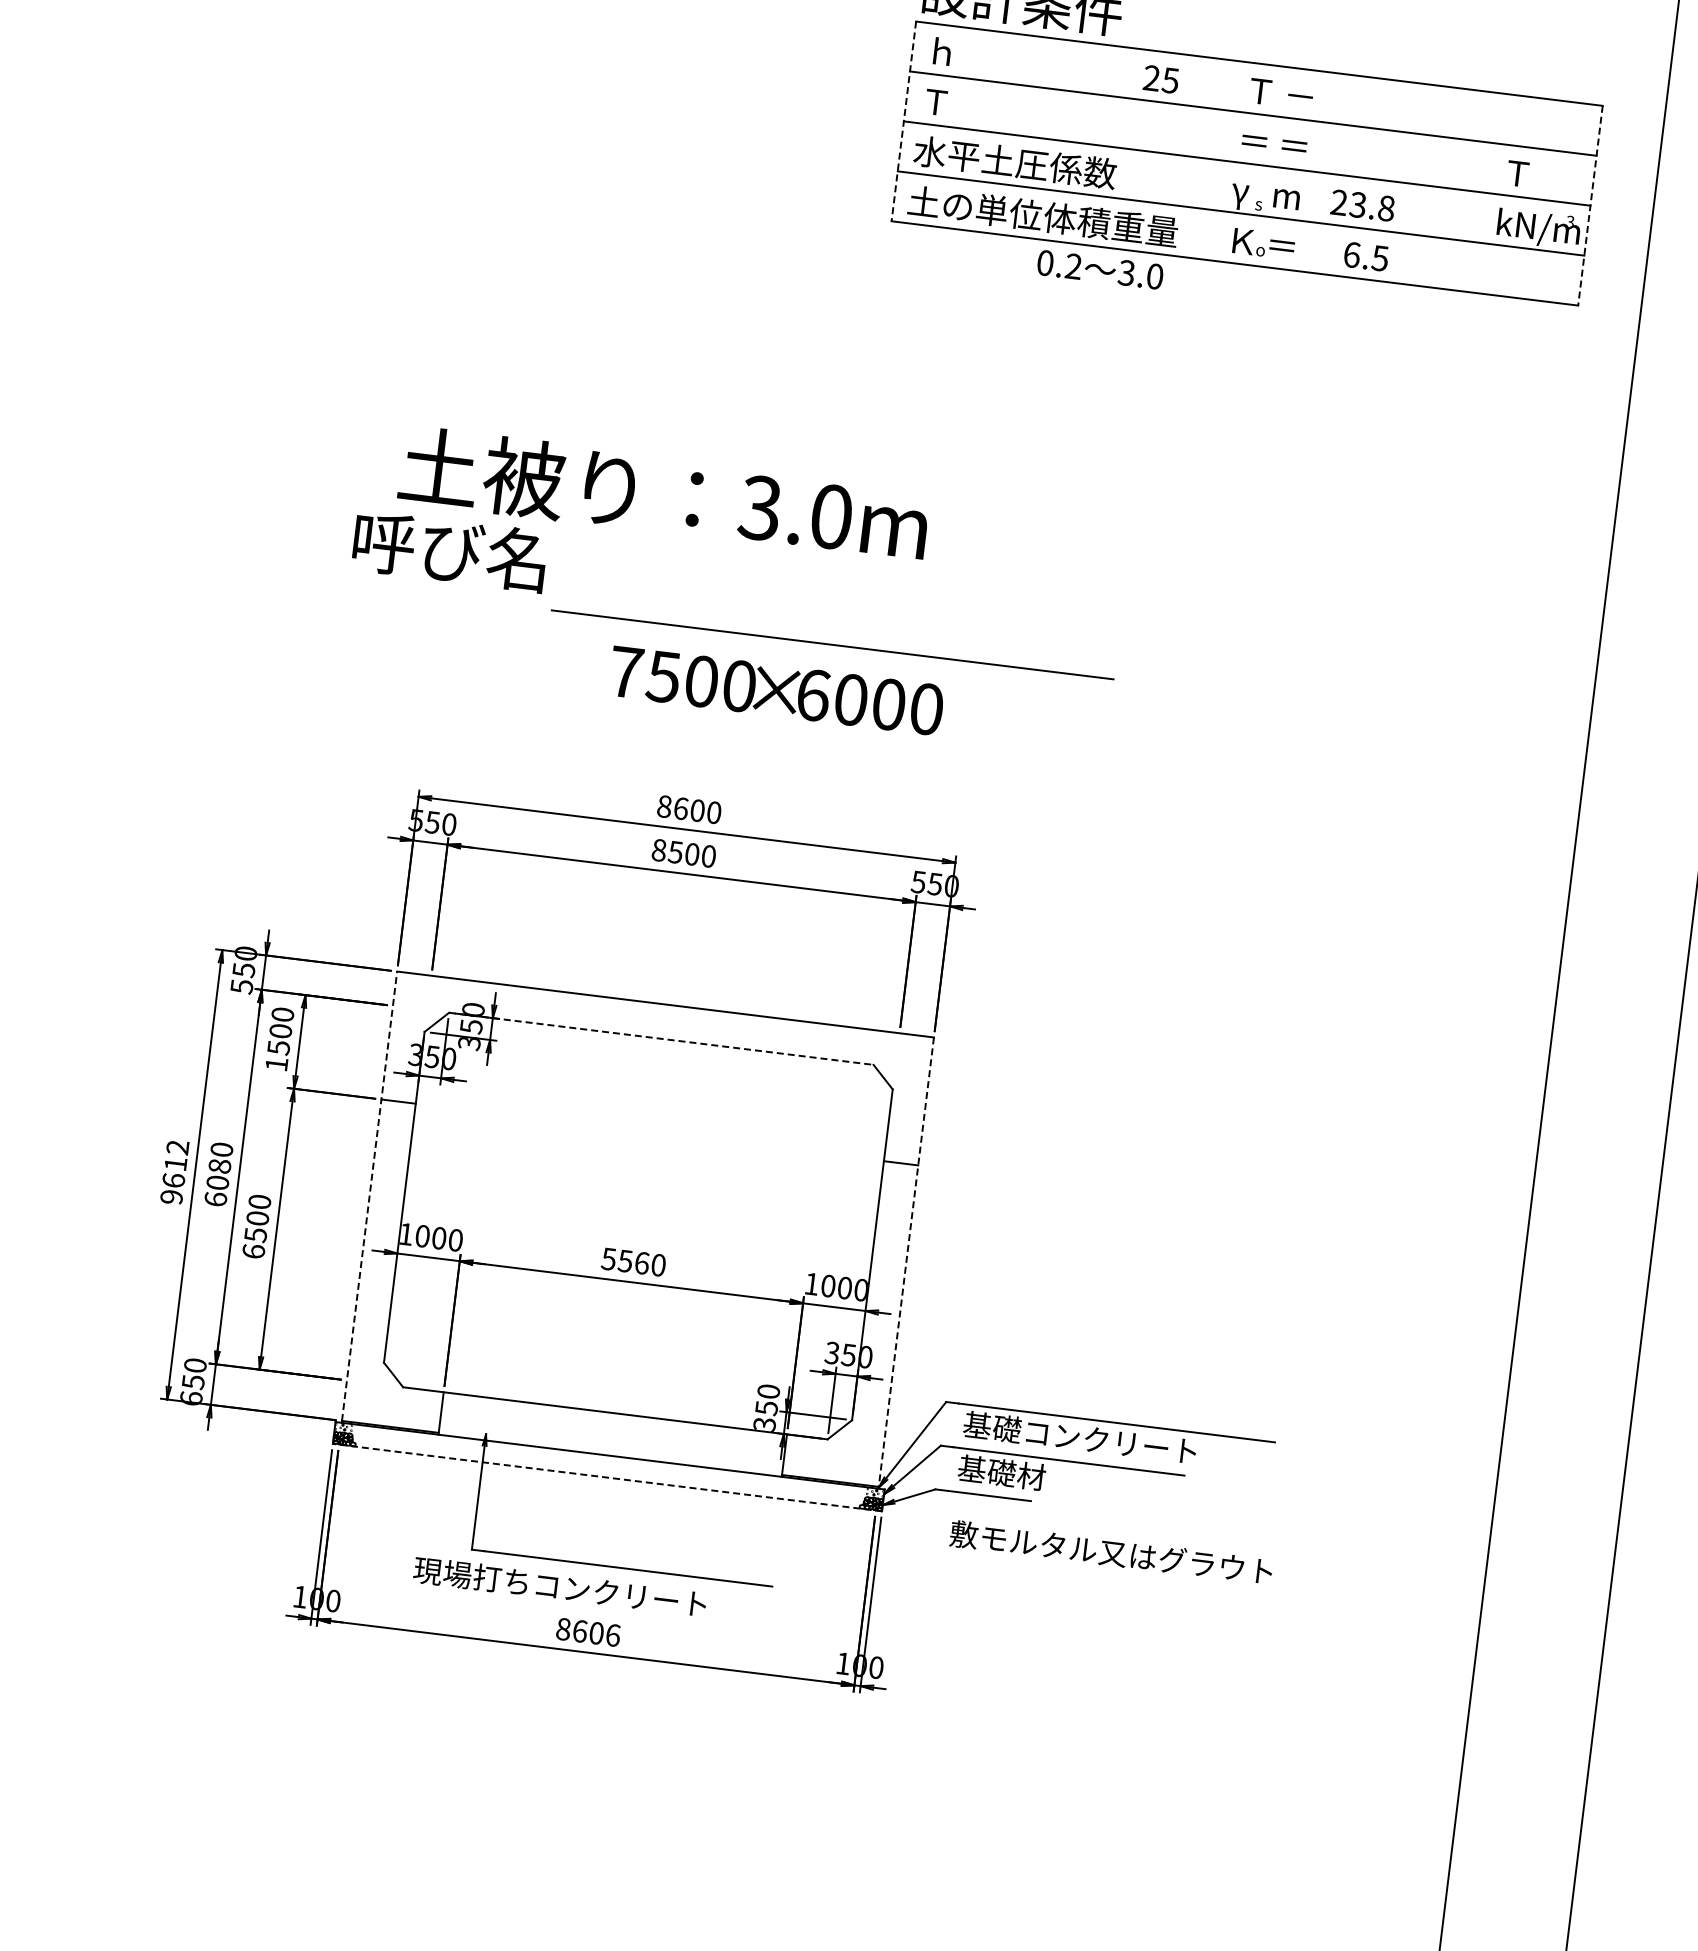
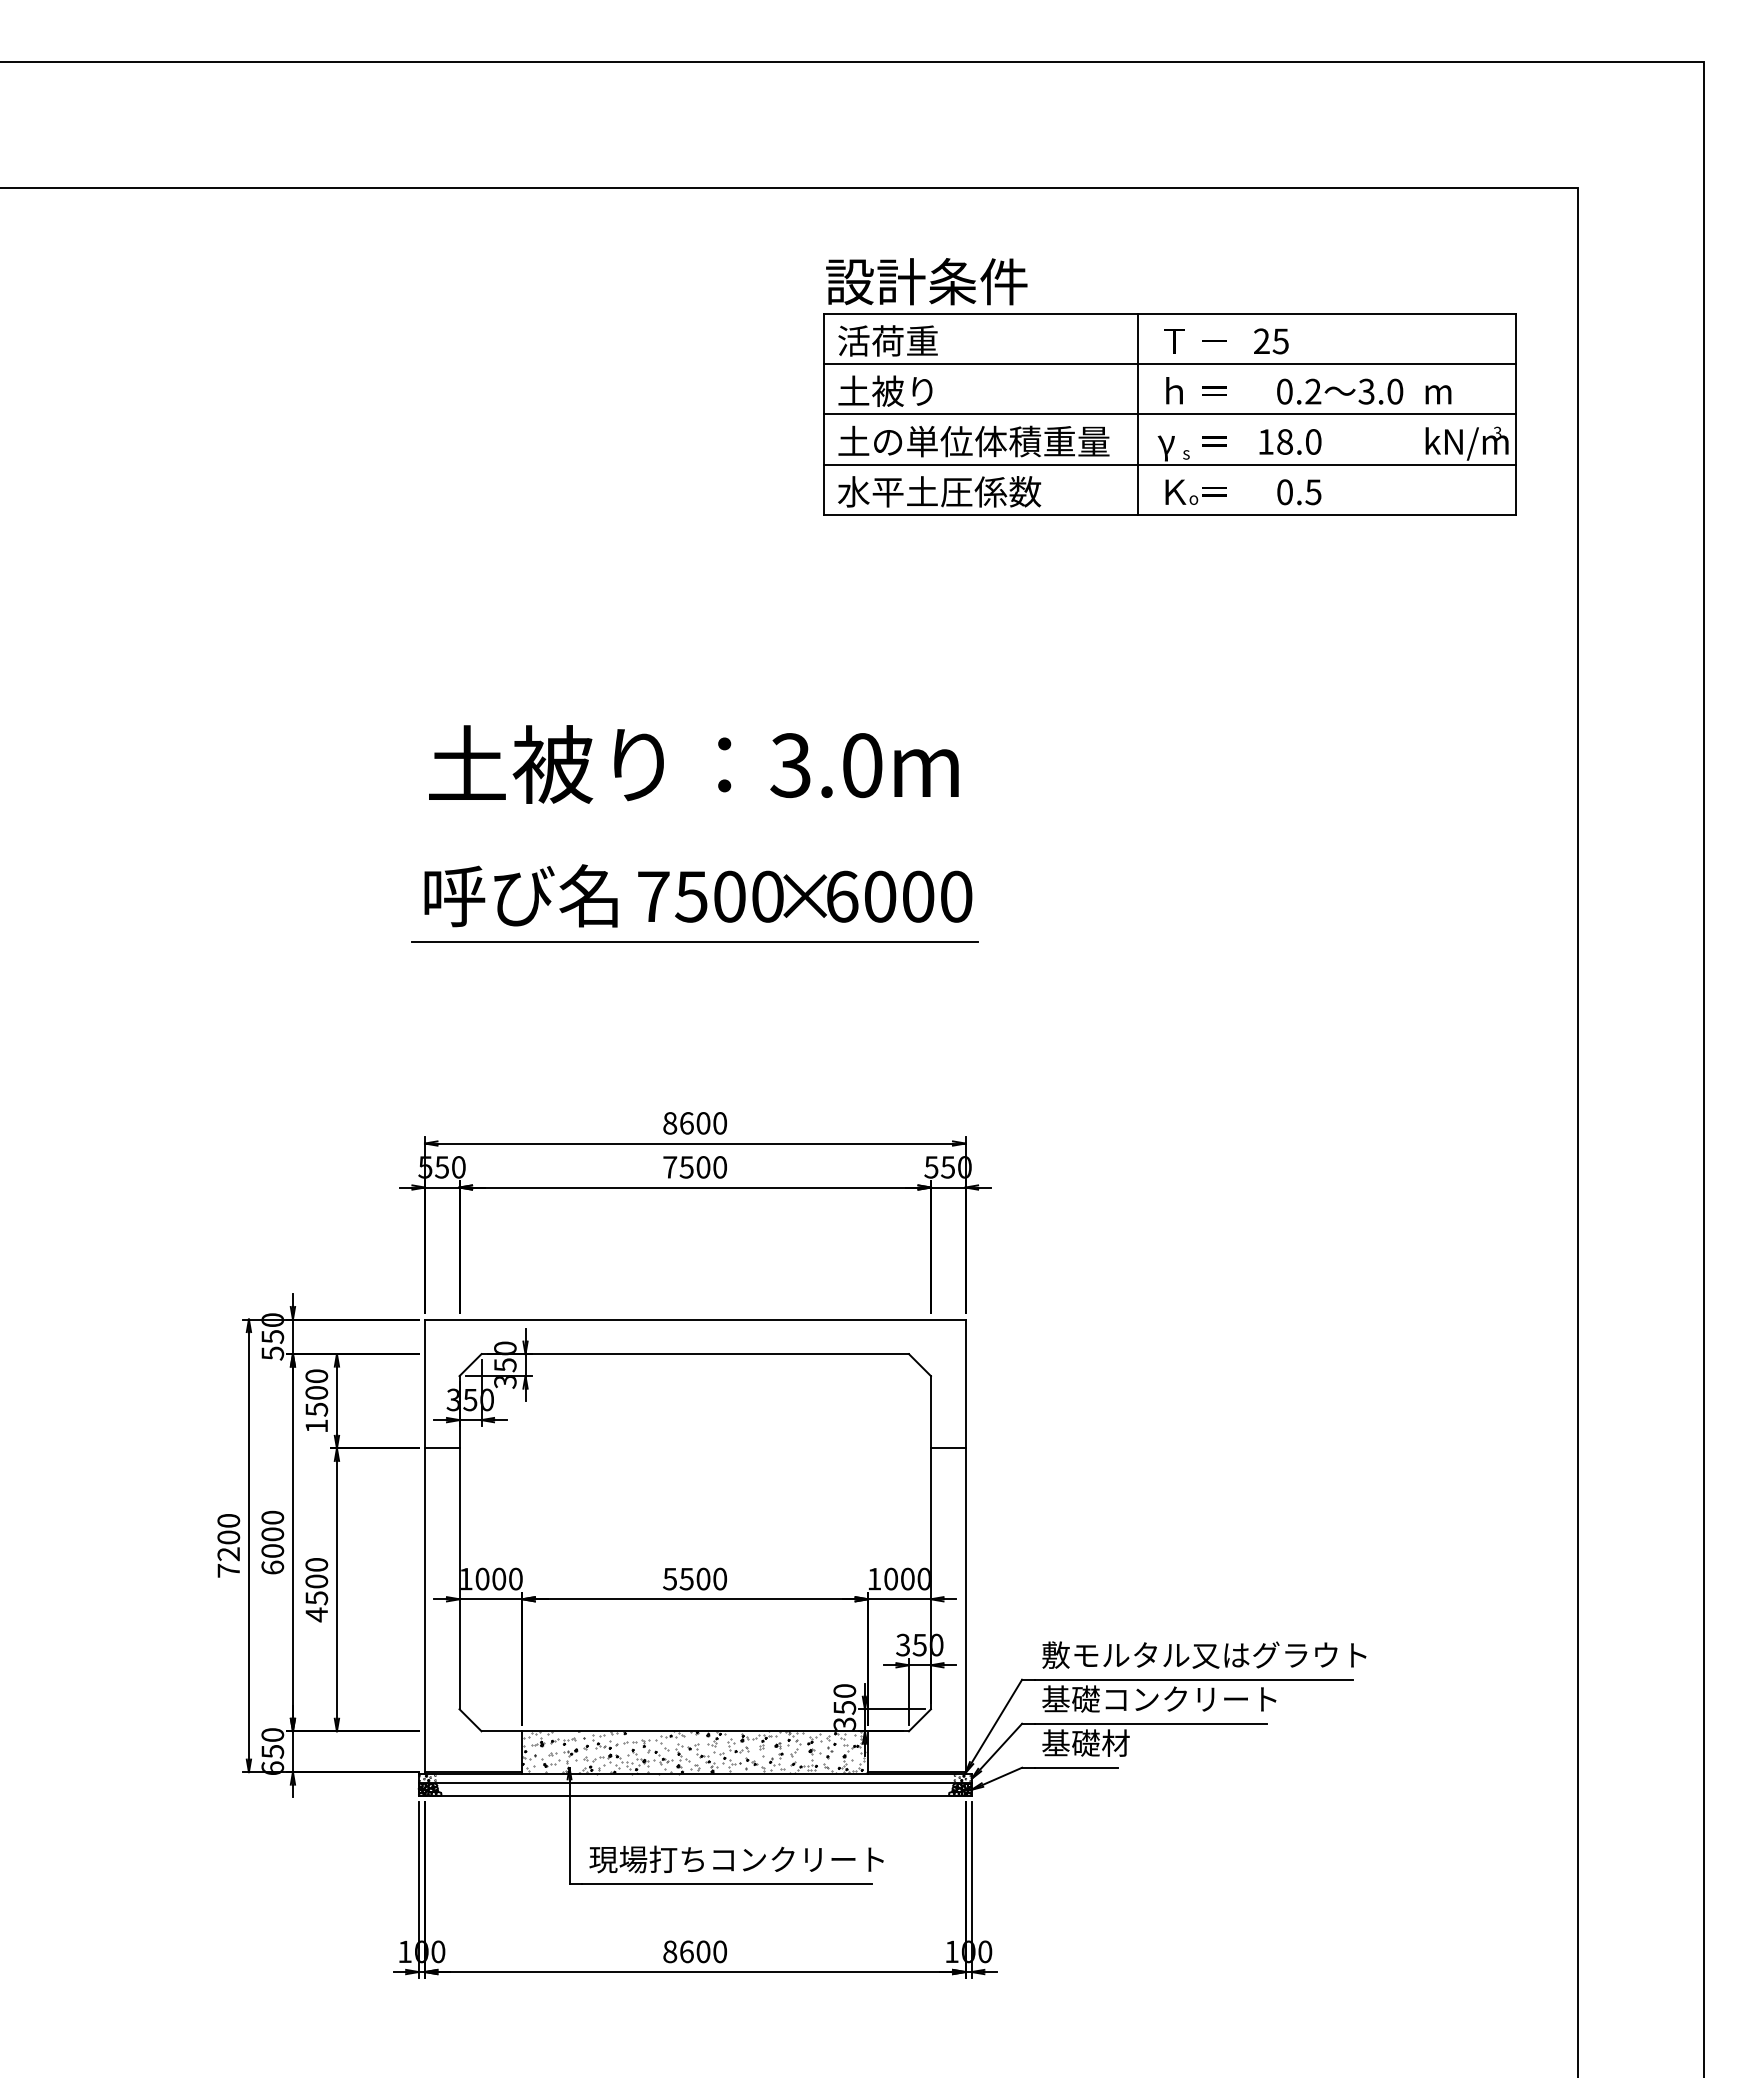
text: (975, 55) -> (887, 340), ｈ -> 活荷重
text: (1161, 79) -> (1271, 341), moved
text: (967, 105) -> (885, 390), Ｔ -> 土被り
line: (904, 121) -> (824, 414), dashed -> solid
text: (1254, 140) -> (1174, 390), ＝ -> ｈ
line: (1216, 158) -> (1138, 413), added
text: (1048, 166) -> (973, 441), 水平土圧係数 -> 土の単位体積重量
text: (1516, 173) -> (1438, 391), Ｔ -> m
text: (1286, 198) -> (1213, 444), m -> ＝
text: (1362, 205) -> (1289, 441), 23.8 -> 18.0
line: (1590, 205) -> (1515, 414), dashed -> solid
text: (1042, 216) -> (973, 491), 土の単位体積重量 -> 水平土圧係数
text: (1352, 255) -> (1285, 492), 6.5 -> 0.5
text: (1100, 269) -> (1340, 391), moved
text: (663, 495) -> (693, 764), moved
text: (449, 550) -> (520, 895), moved
line: (832, 643) -> (694, 941), moved
text: (776, 690) -> (805, 896), moved
text: (659, 850) -> (670, 1167), 8500 -> 7500
line: (661, 1039) -> (695, 1354), dashed -> solid
text: (219, 1166) -> (272, 1534), 6080 -> 6000
text: (174, 1171) -> (228, 1545), 9612 -> 7200
line: (369, 1195) -> (424, 1545), dashed -> solid
text: (253, 1251) -> (316, 1614), 6500 -> 4500
text: (642, 1262) -> (703, 1578), 5560 -> 5500
line: (906, 1262) -> (965, 1546), dashed -> solid
hatch: (611, 1434) -> (693, 1752), added
line: (608, 1465) -> (694, 1783), added
line: (607, 1478) -> (695, 1796), dashed -> solid
text: (1111, 1552) -> (1204, 1654), moved
text: (560, 1587) -> (736, 1859), moved
text: (613, 1635) -> (720, 1951), 8606 -> 8600

